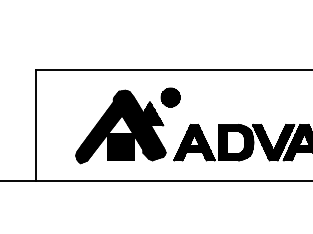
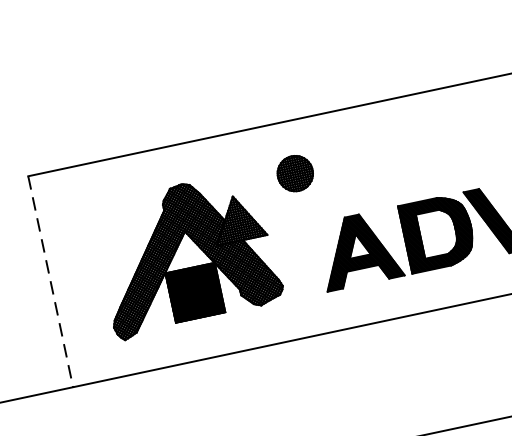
line: (36, 126) -> (51, 283), solid -> dashed
part: (120, 126) -> (186, 254), moved

